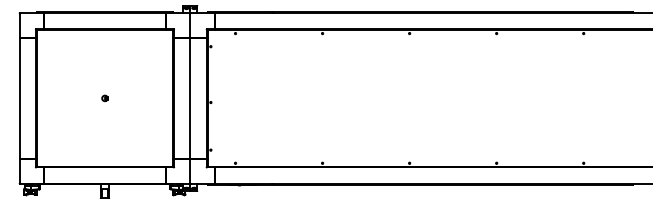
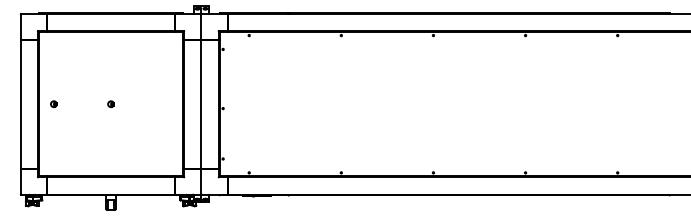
part: (50, 98) -> (53, 104), added

